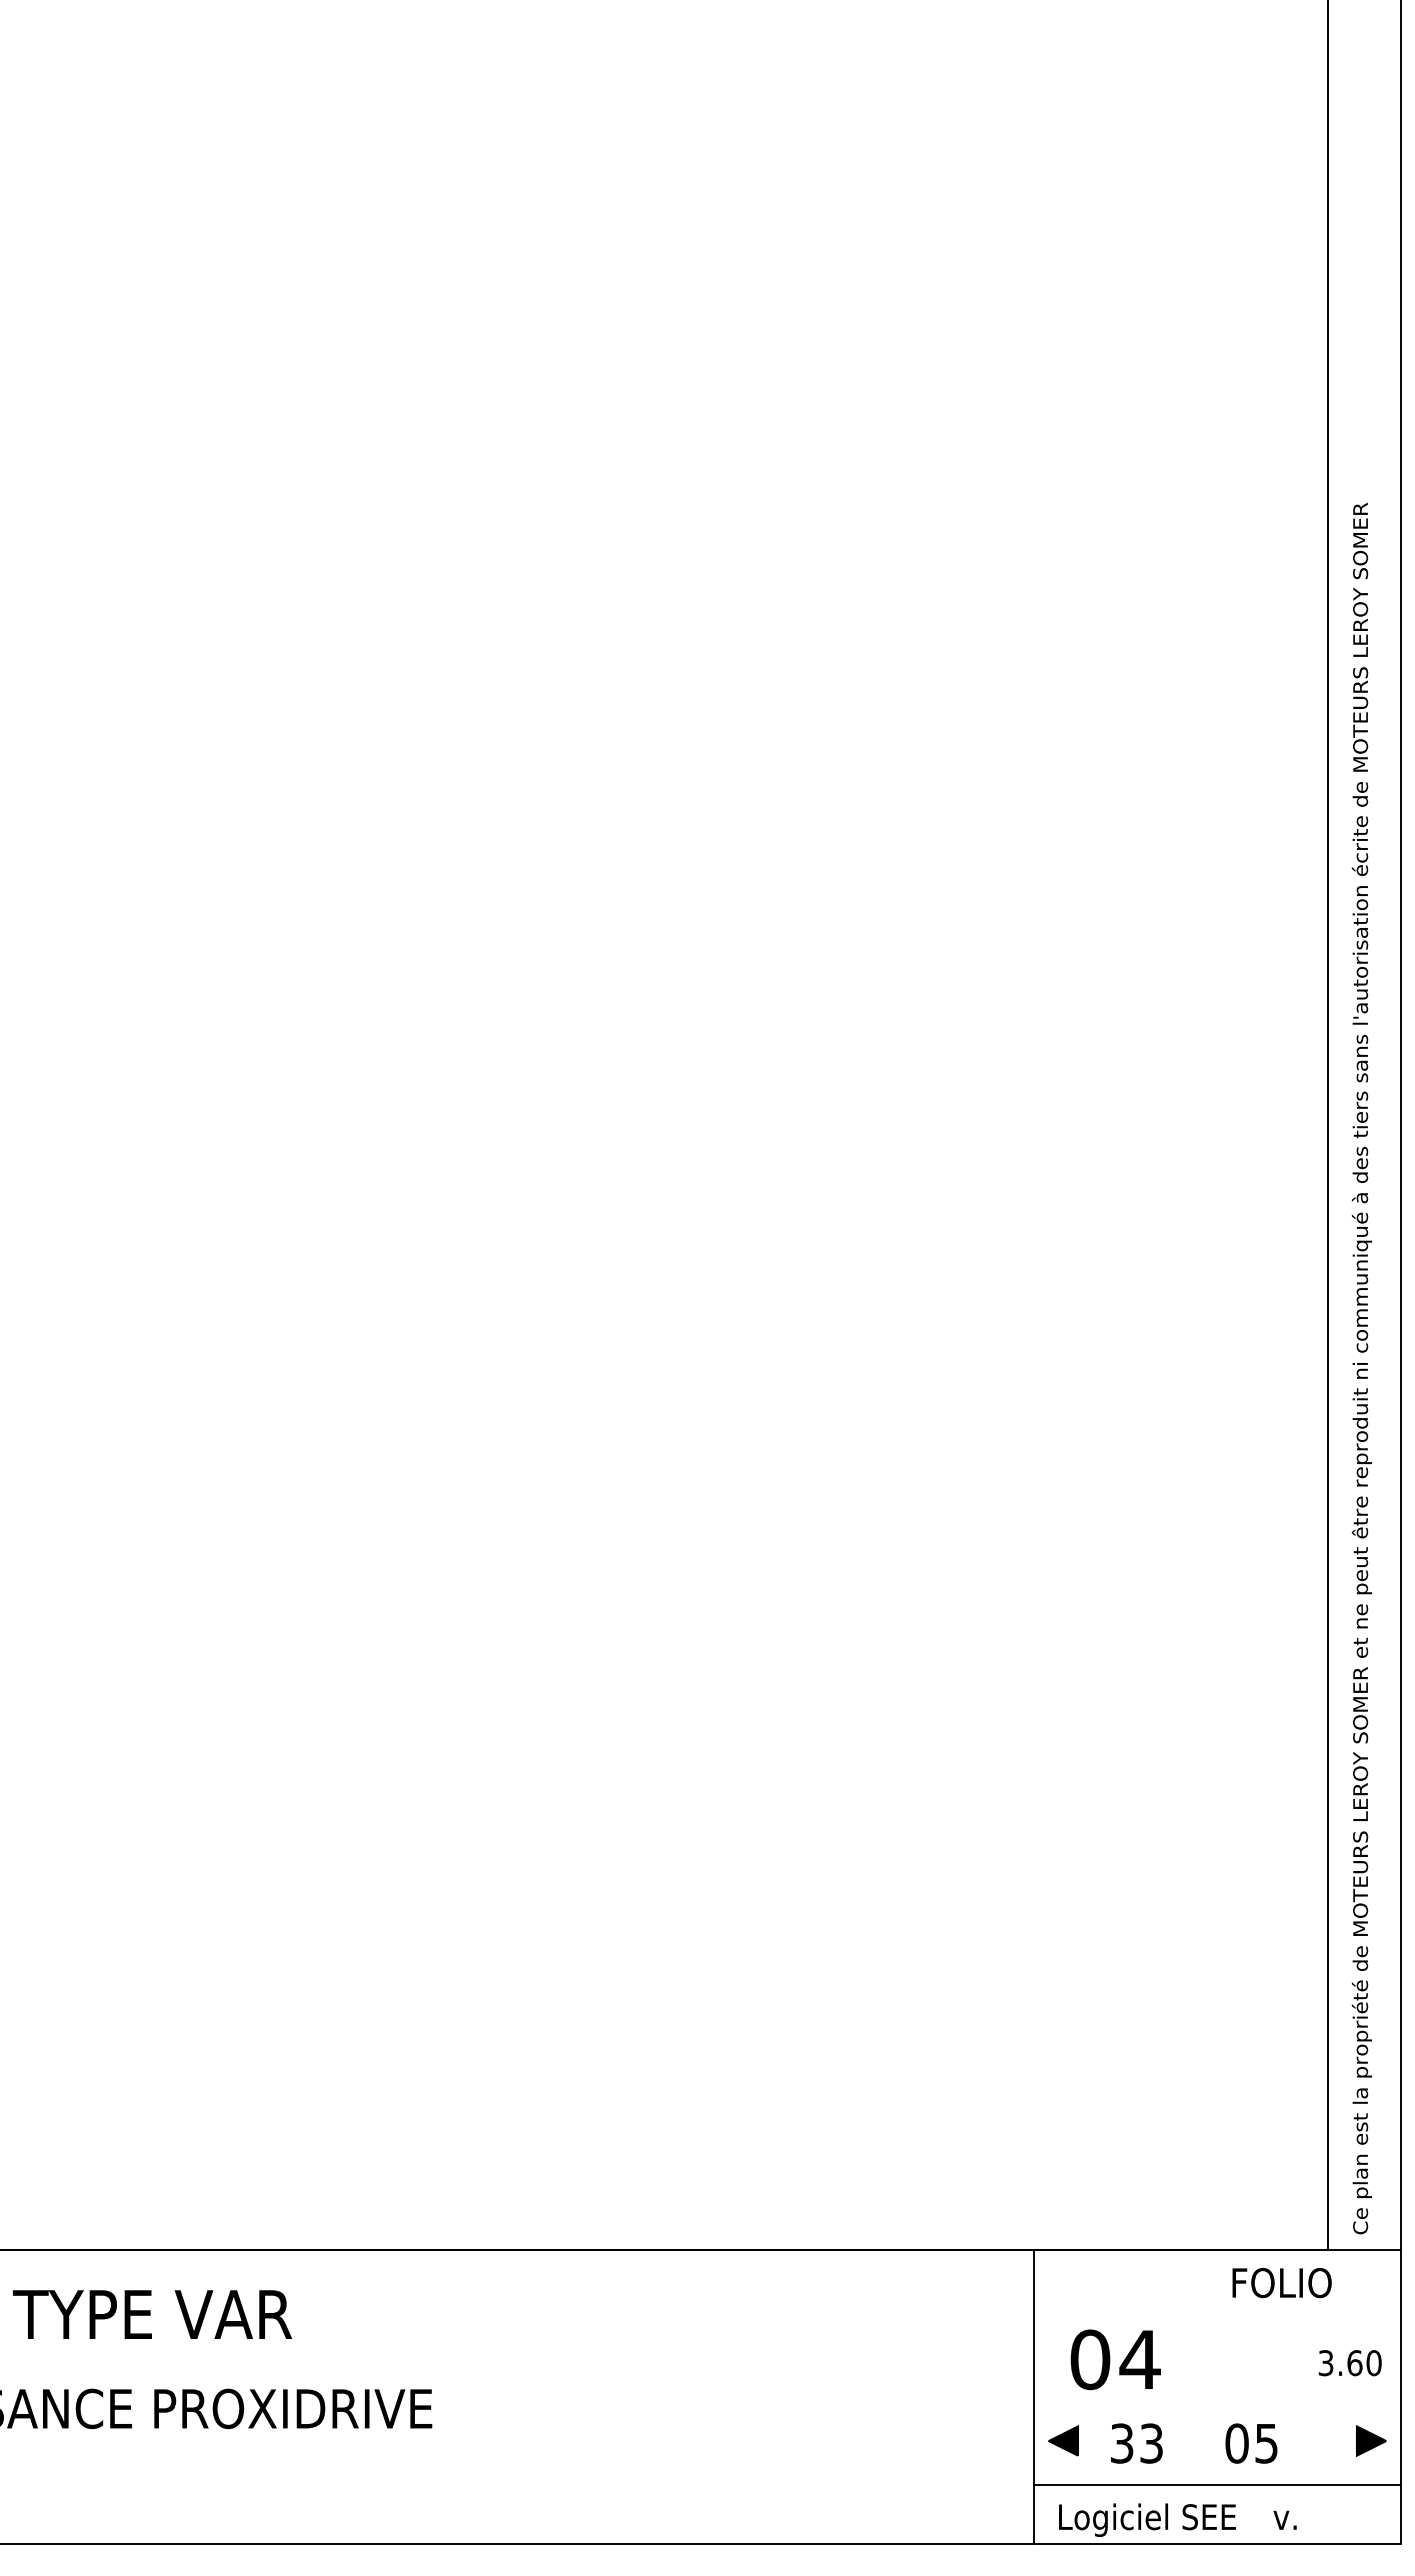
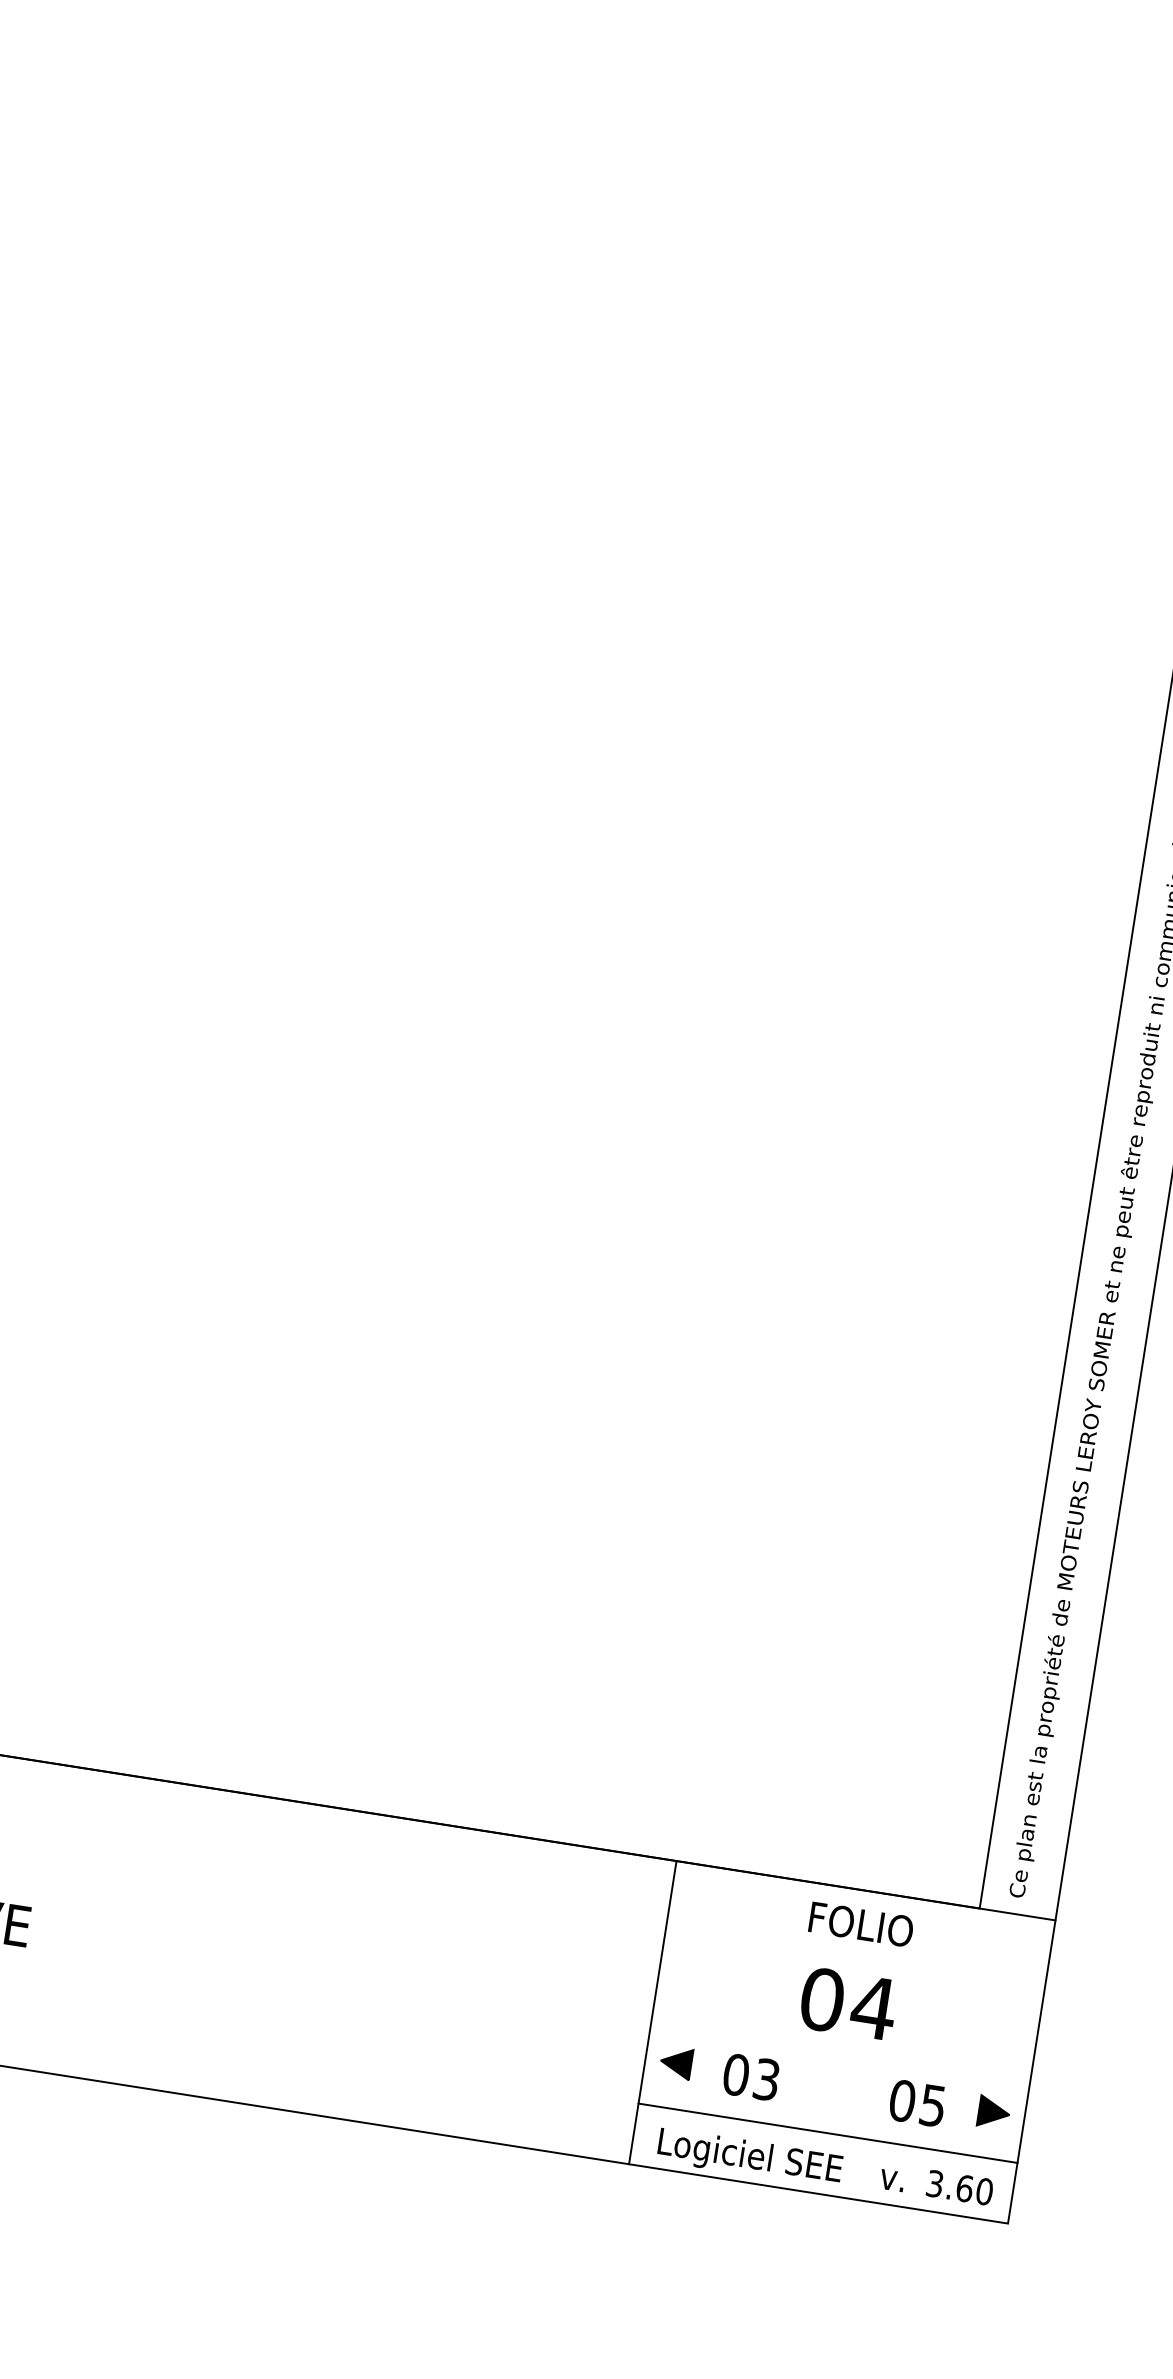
text: (1281, 2283) -> (860, 1925), moved
text: (1115, 2359) -> (848, 2003), moved
text: (1349, 2363) -> (959, 2188), moved
text: (1121, 2443) -> (735, 2074), 33 -> 03
text: (1251, 2443) -> (917, 2103), moved

